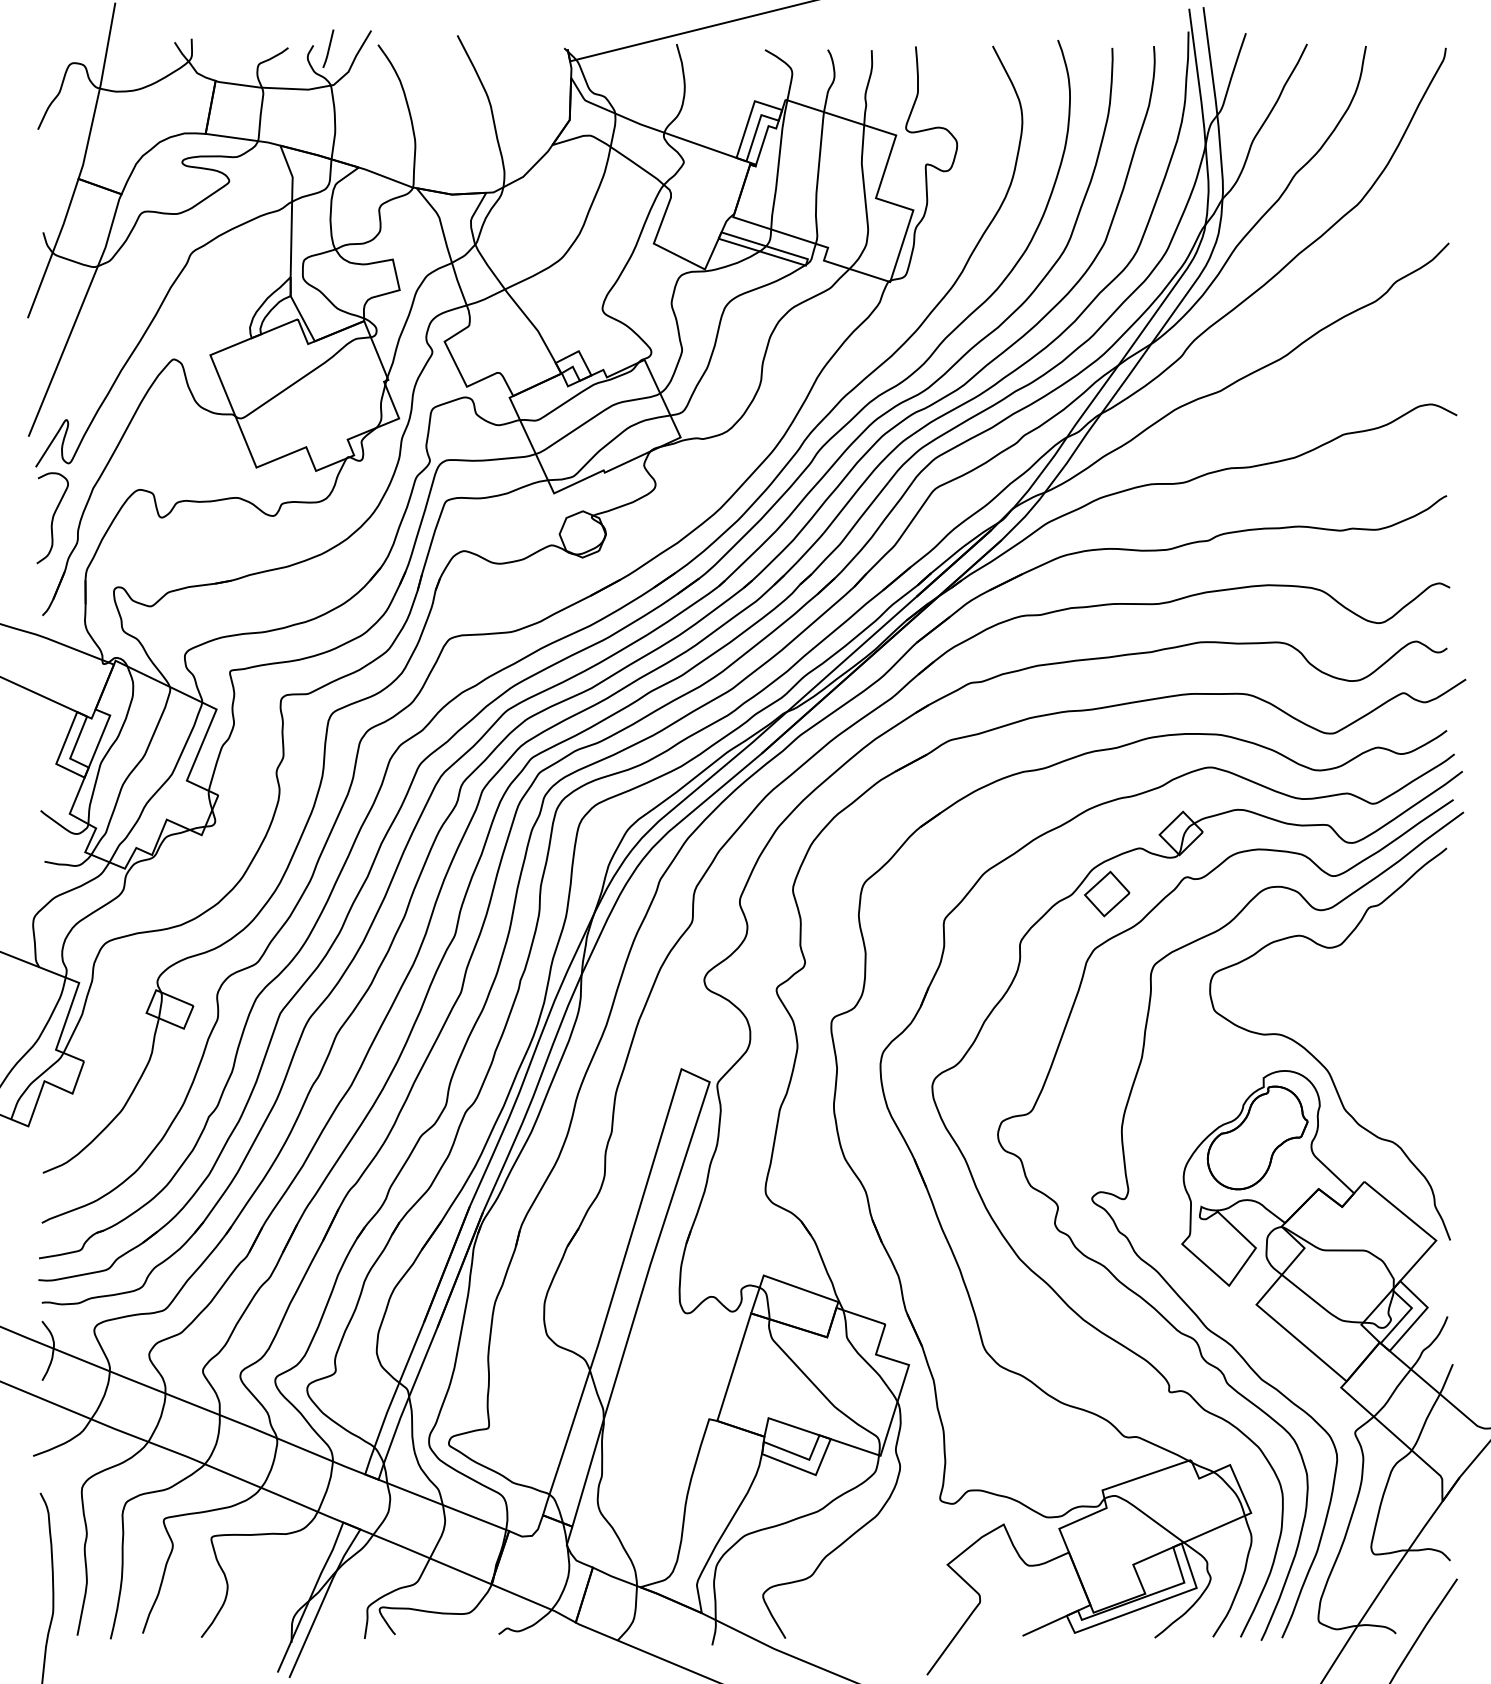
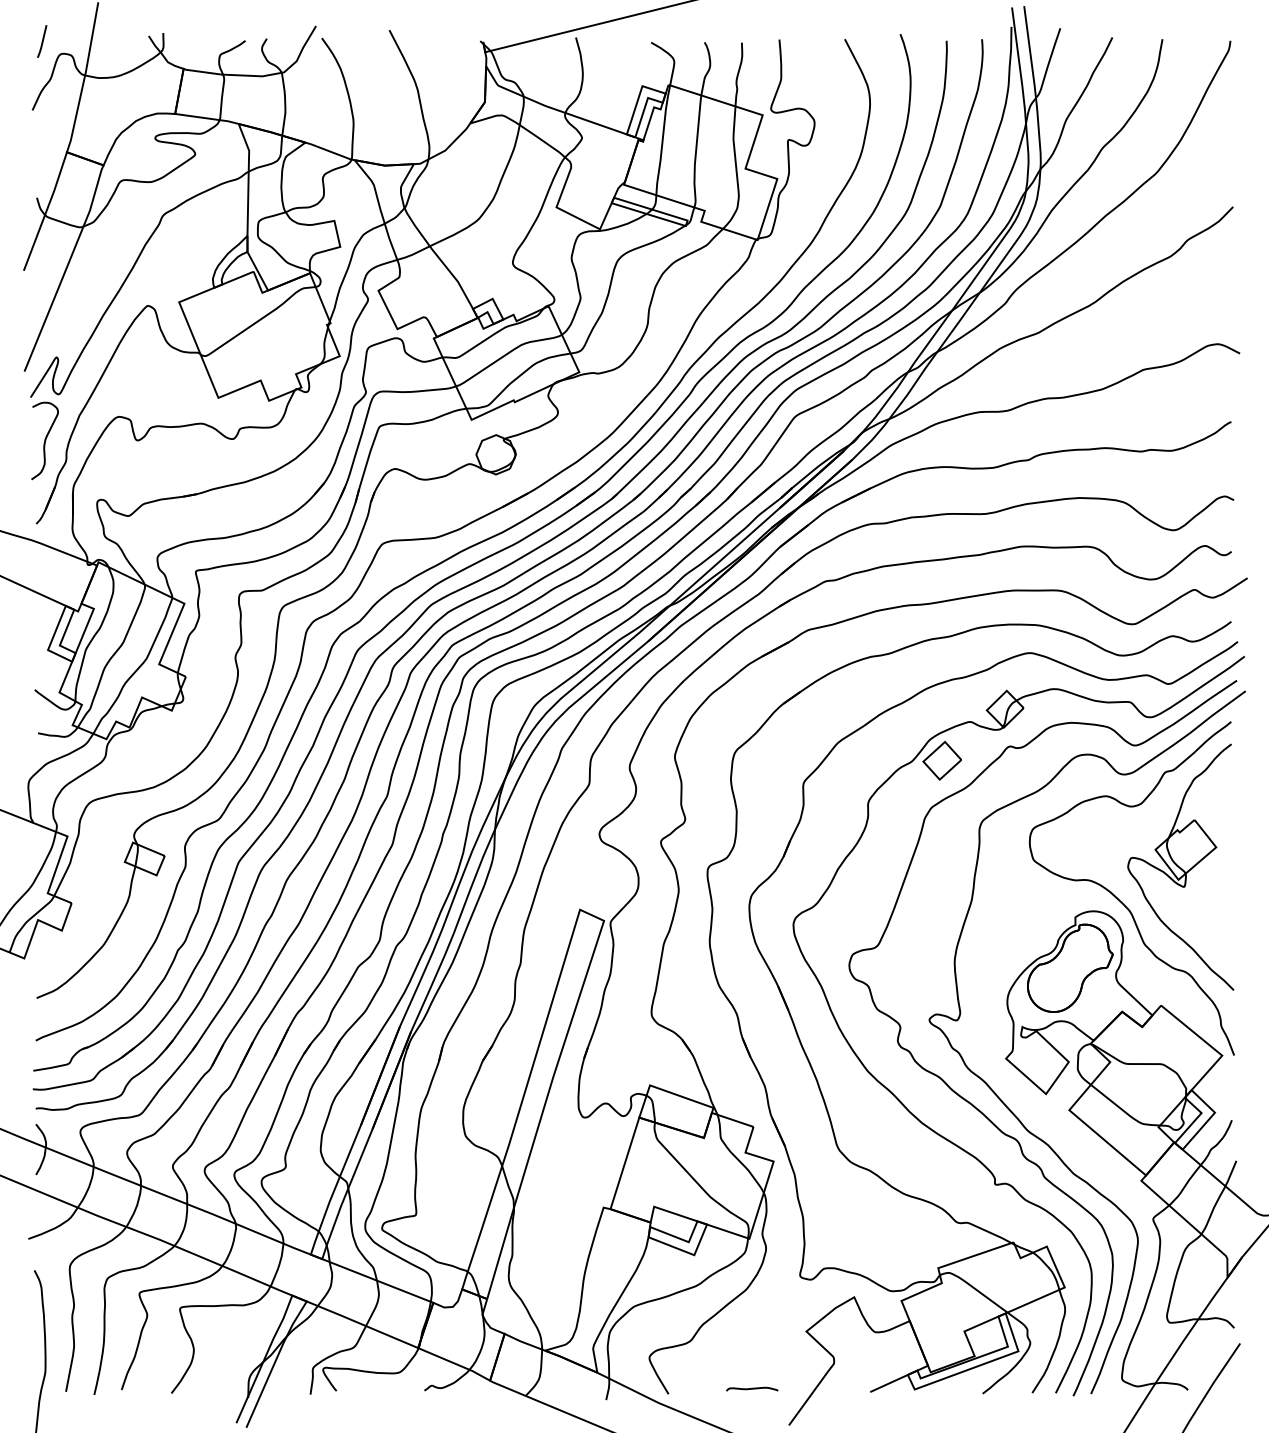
line: (328, 48) -> (42, 41), moved
part: (1387, 1019) -> (1180, 867), added
curve: (883, 1632) -> (751, 1389), added

